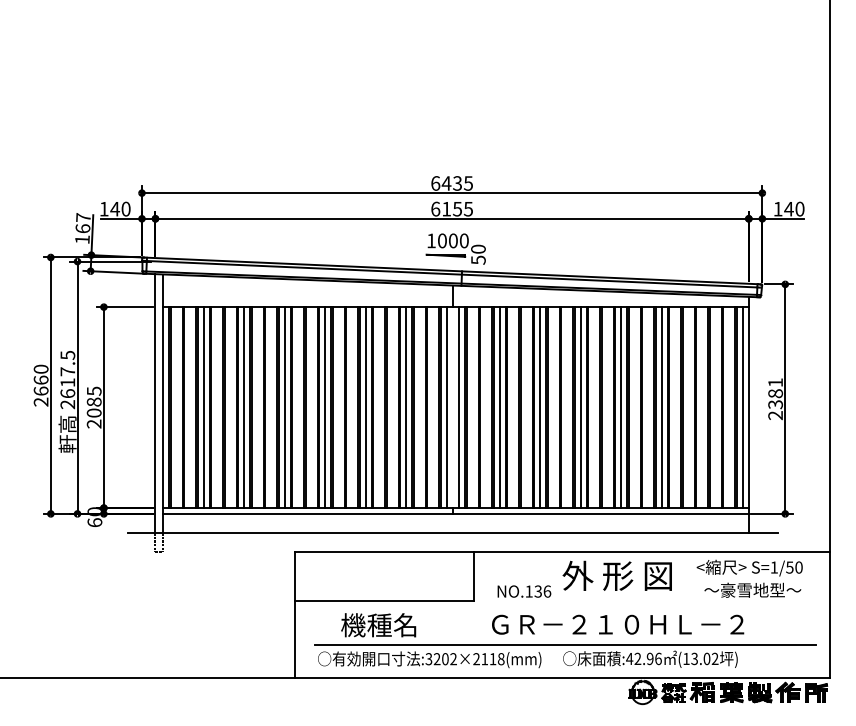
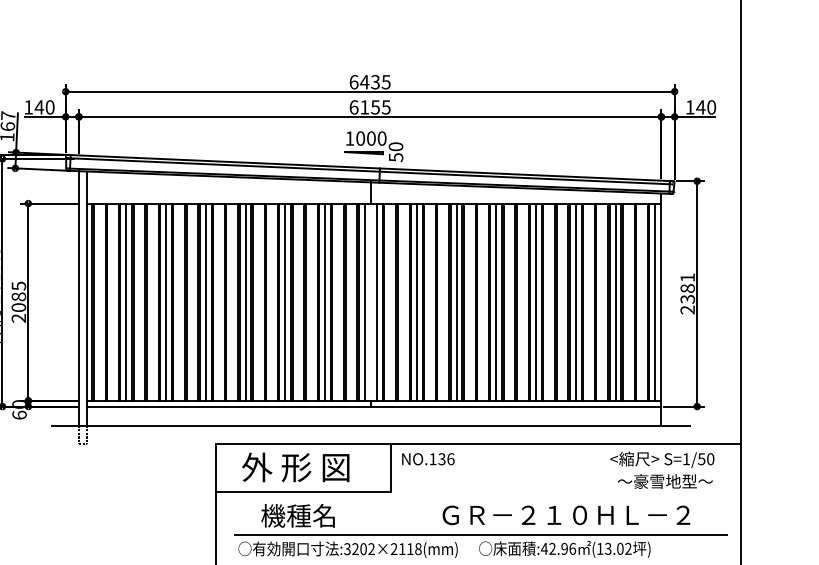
line: (702, 407) -> (615, 302), added
text: (616, 575) -> (294, 467), moved
text: (524, 591) -> (428, 459), moved
text: (618, 624) -> (566, 515), moved

